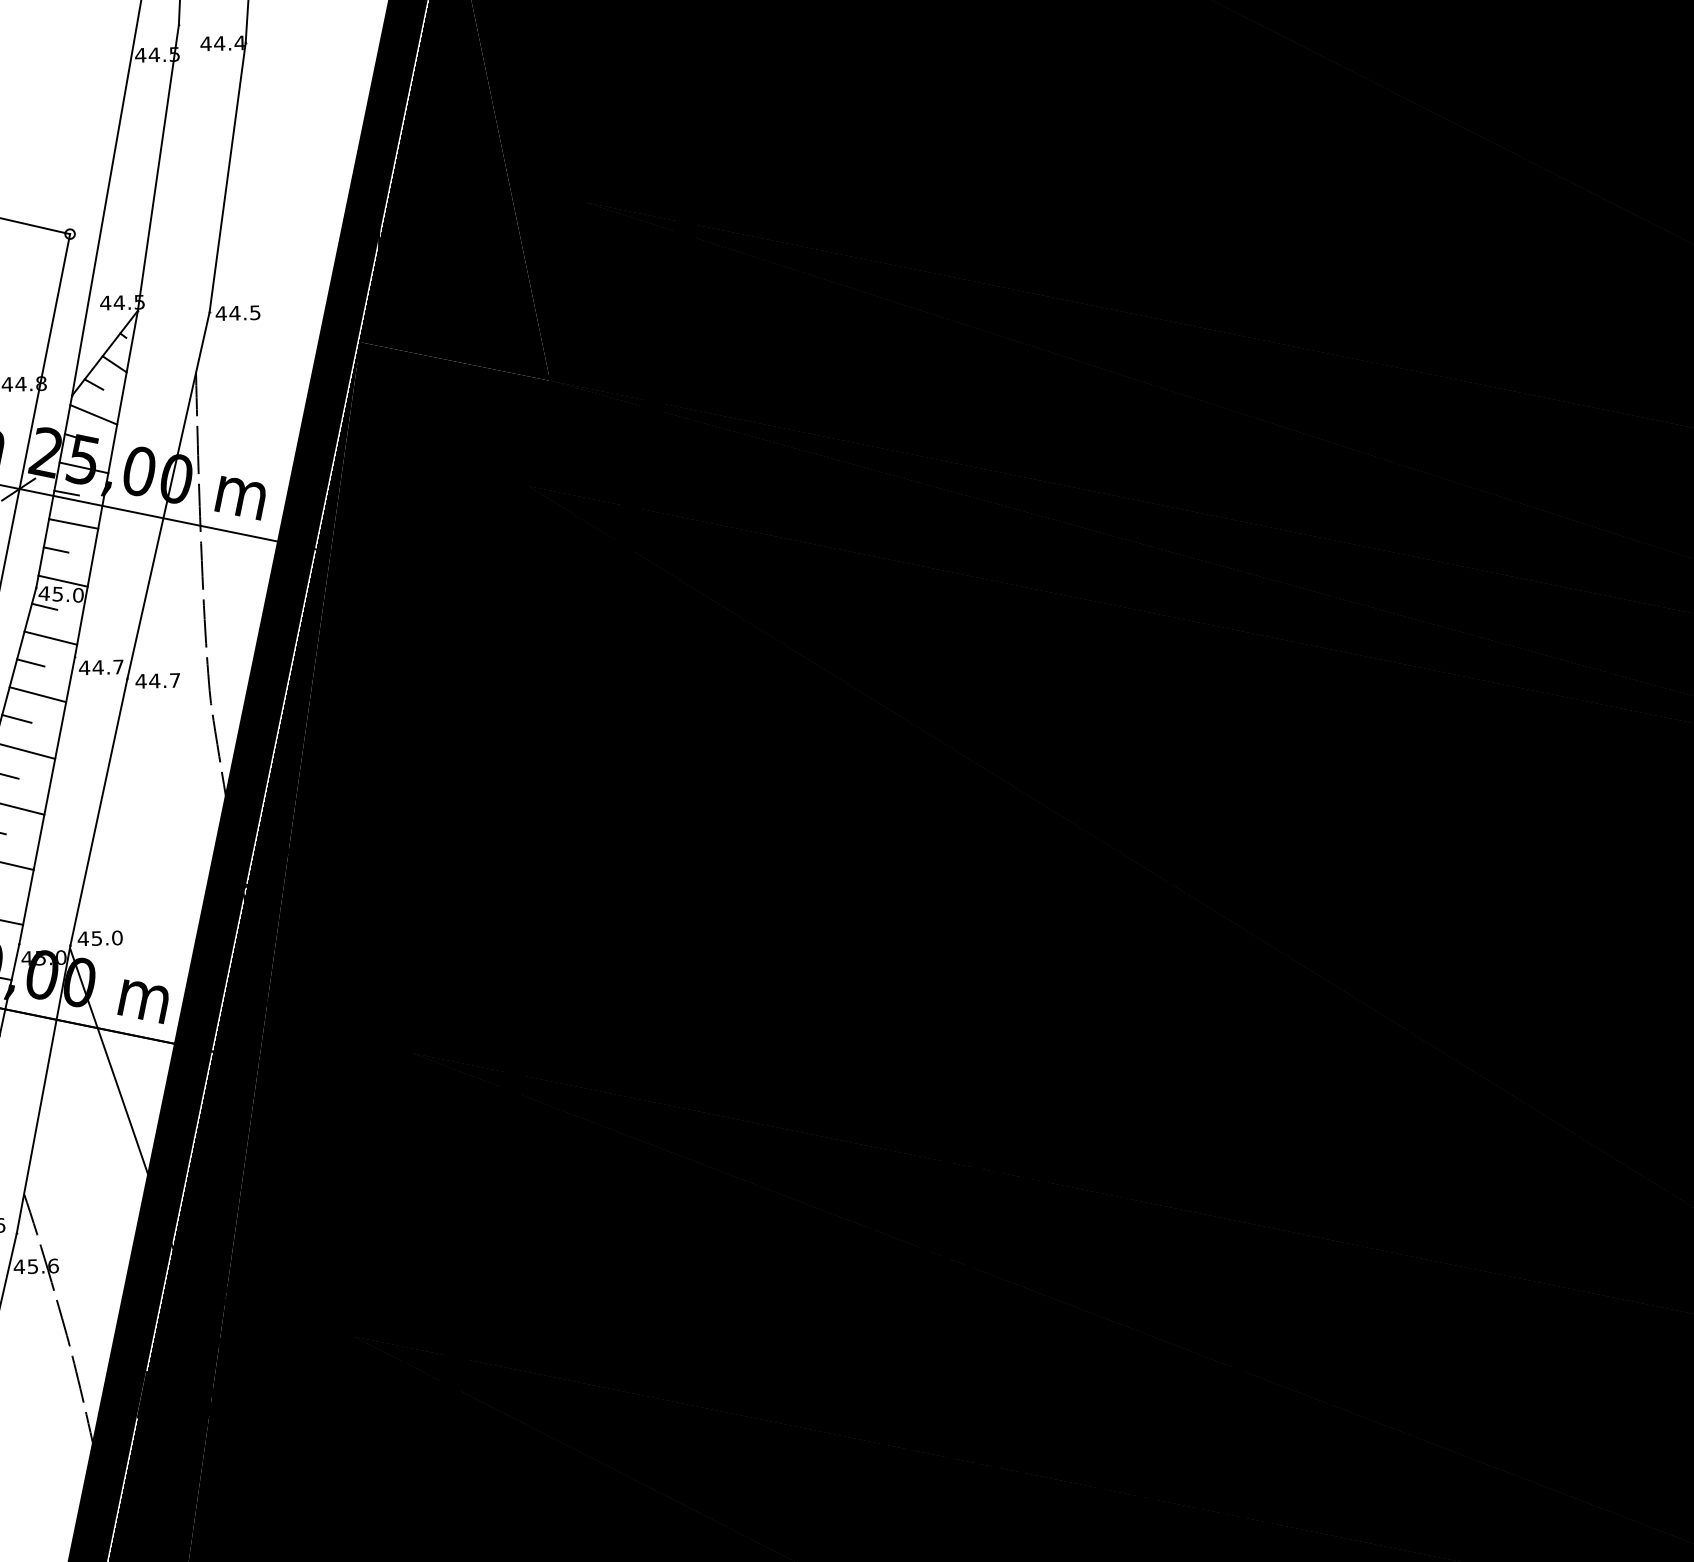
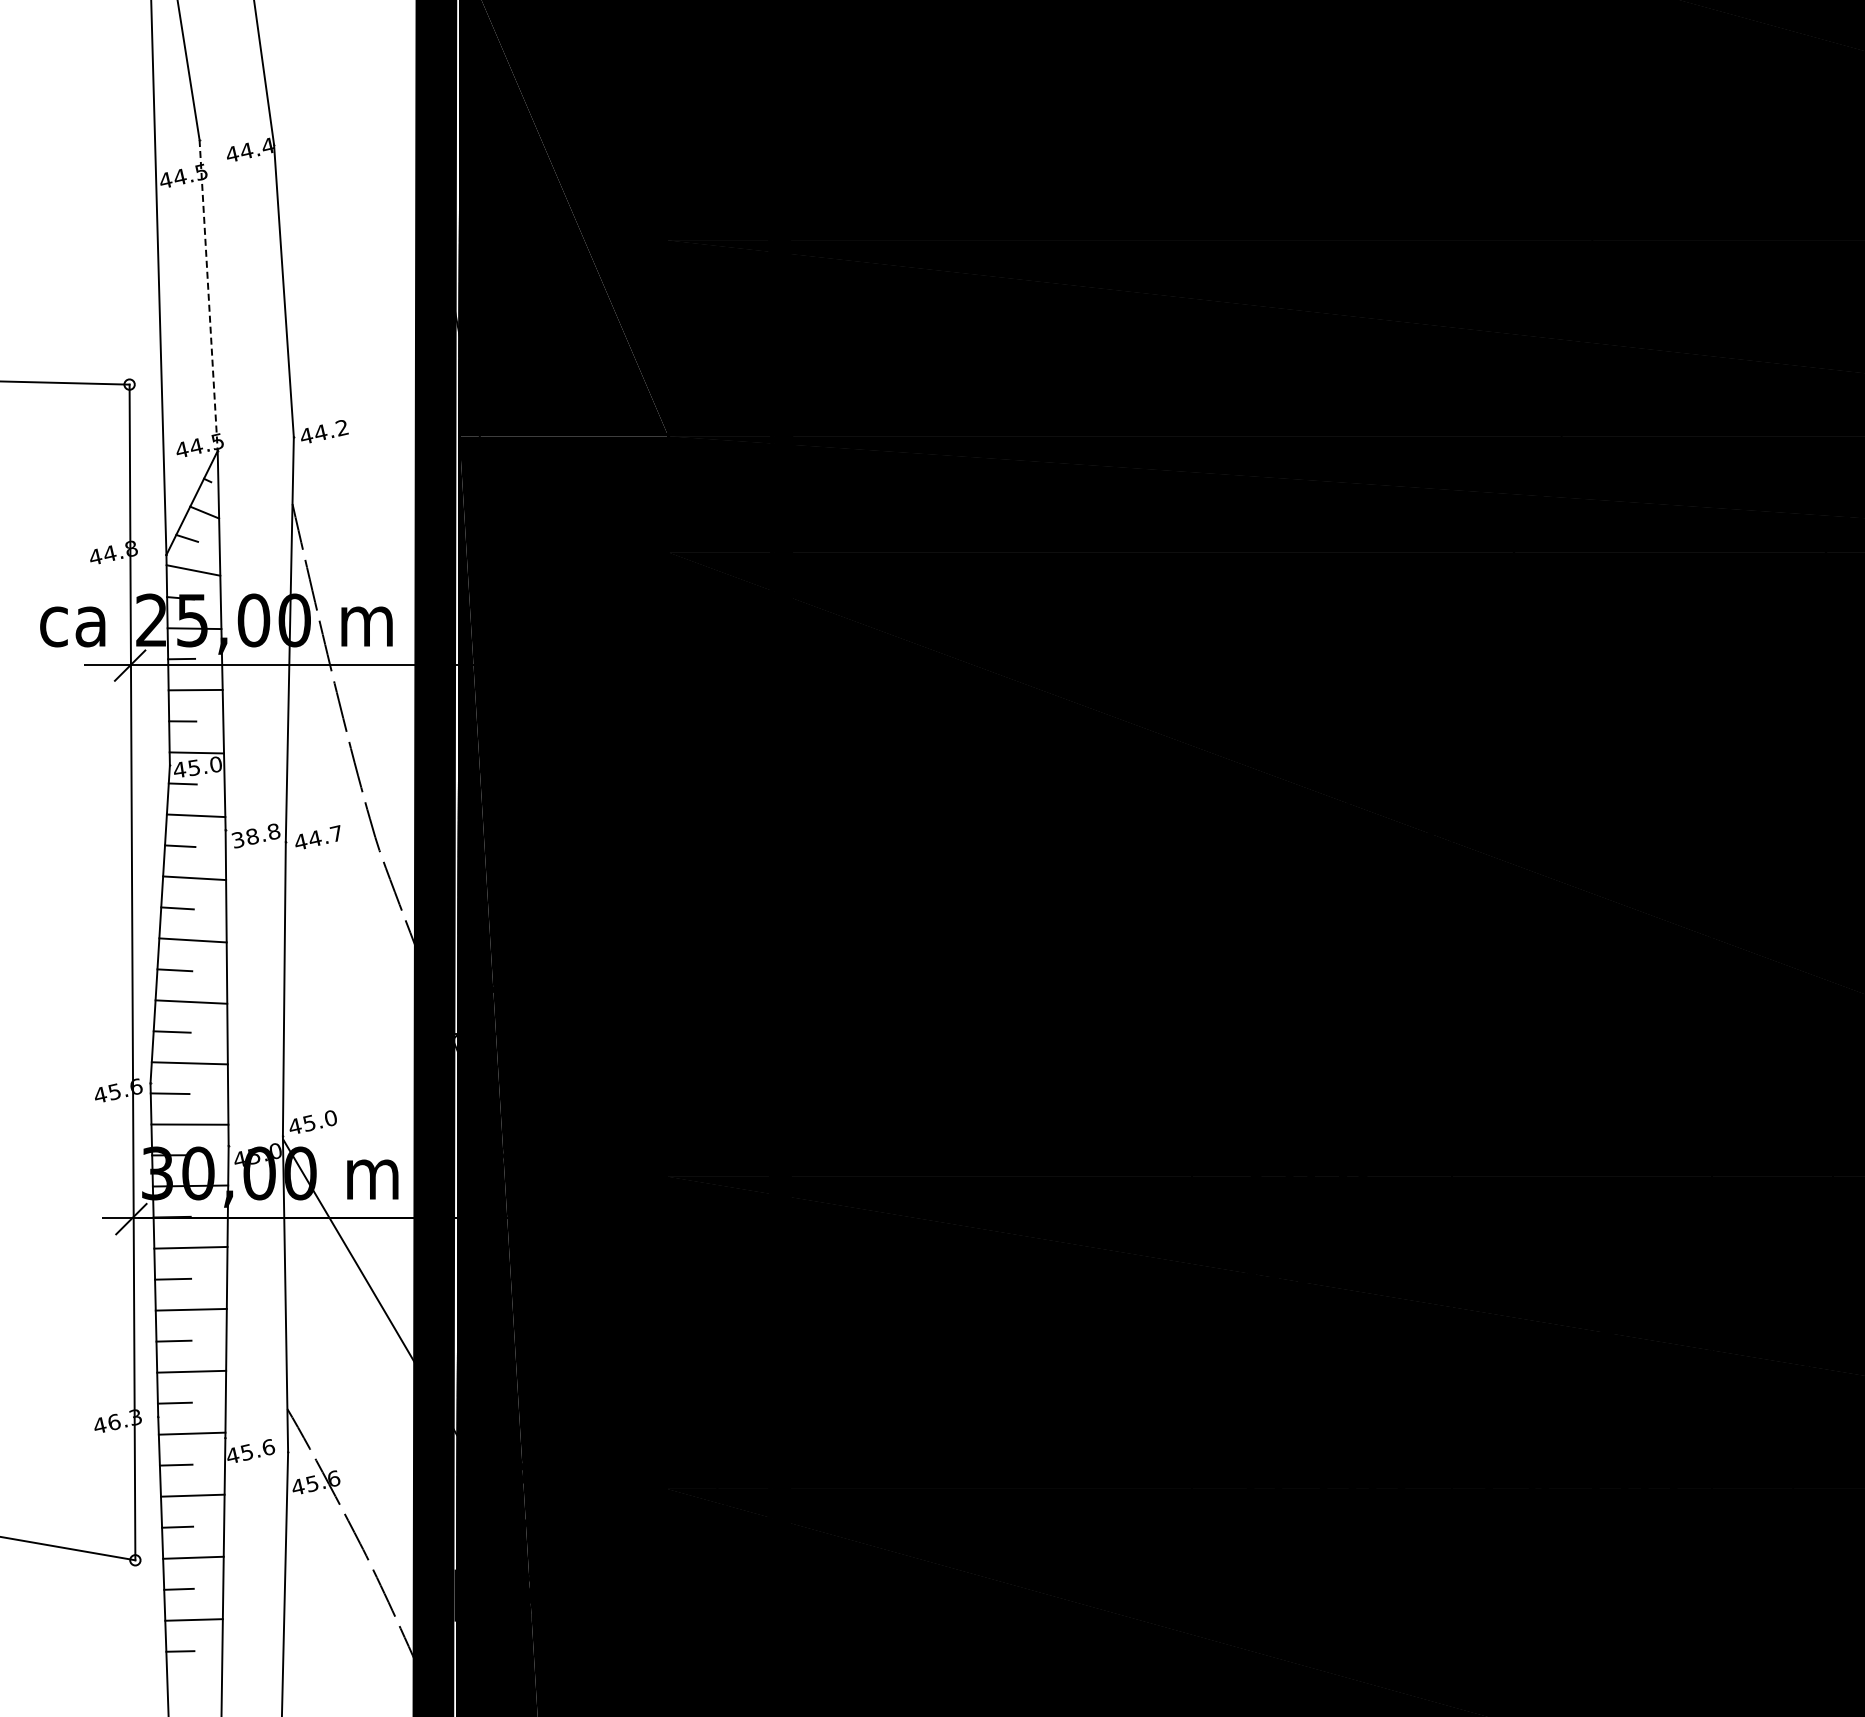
line: (158, 167) -> (208, 295), solid -> dashed
text: (254, 312) -> (341, 427), 44.5 -> 44.2
text: (101, 667) -> (255, 835), 44.7 -> 38.8

